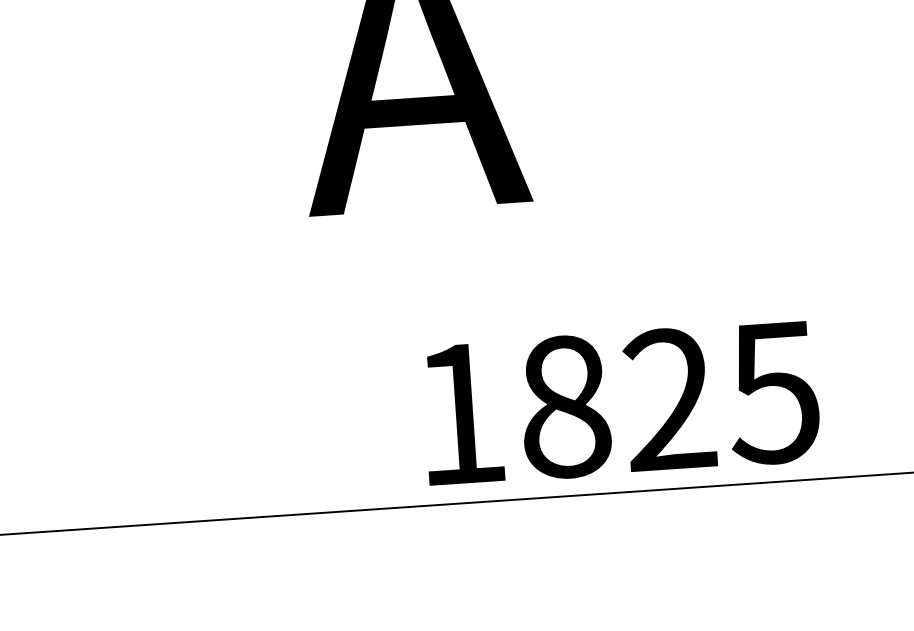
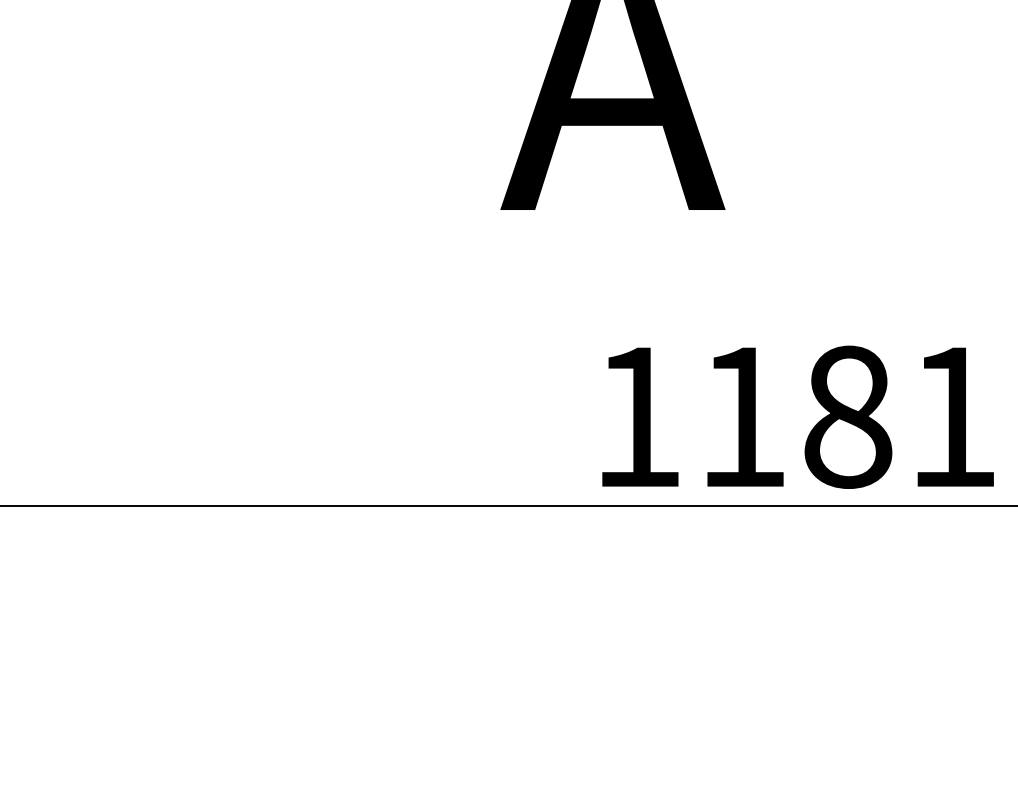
text: (669, 399) -> (847, 416), 1825 -> 1181

